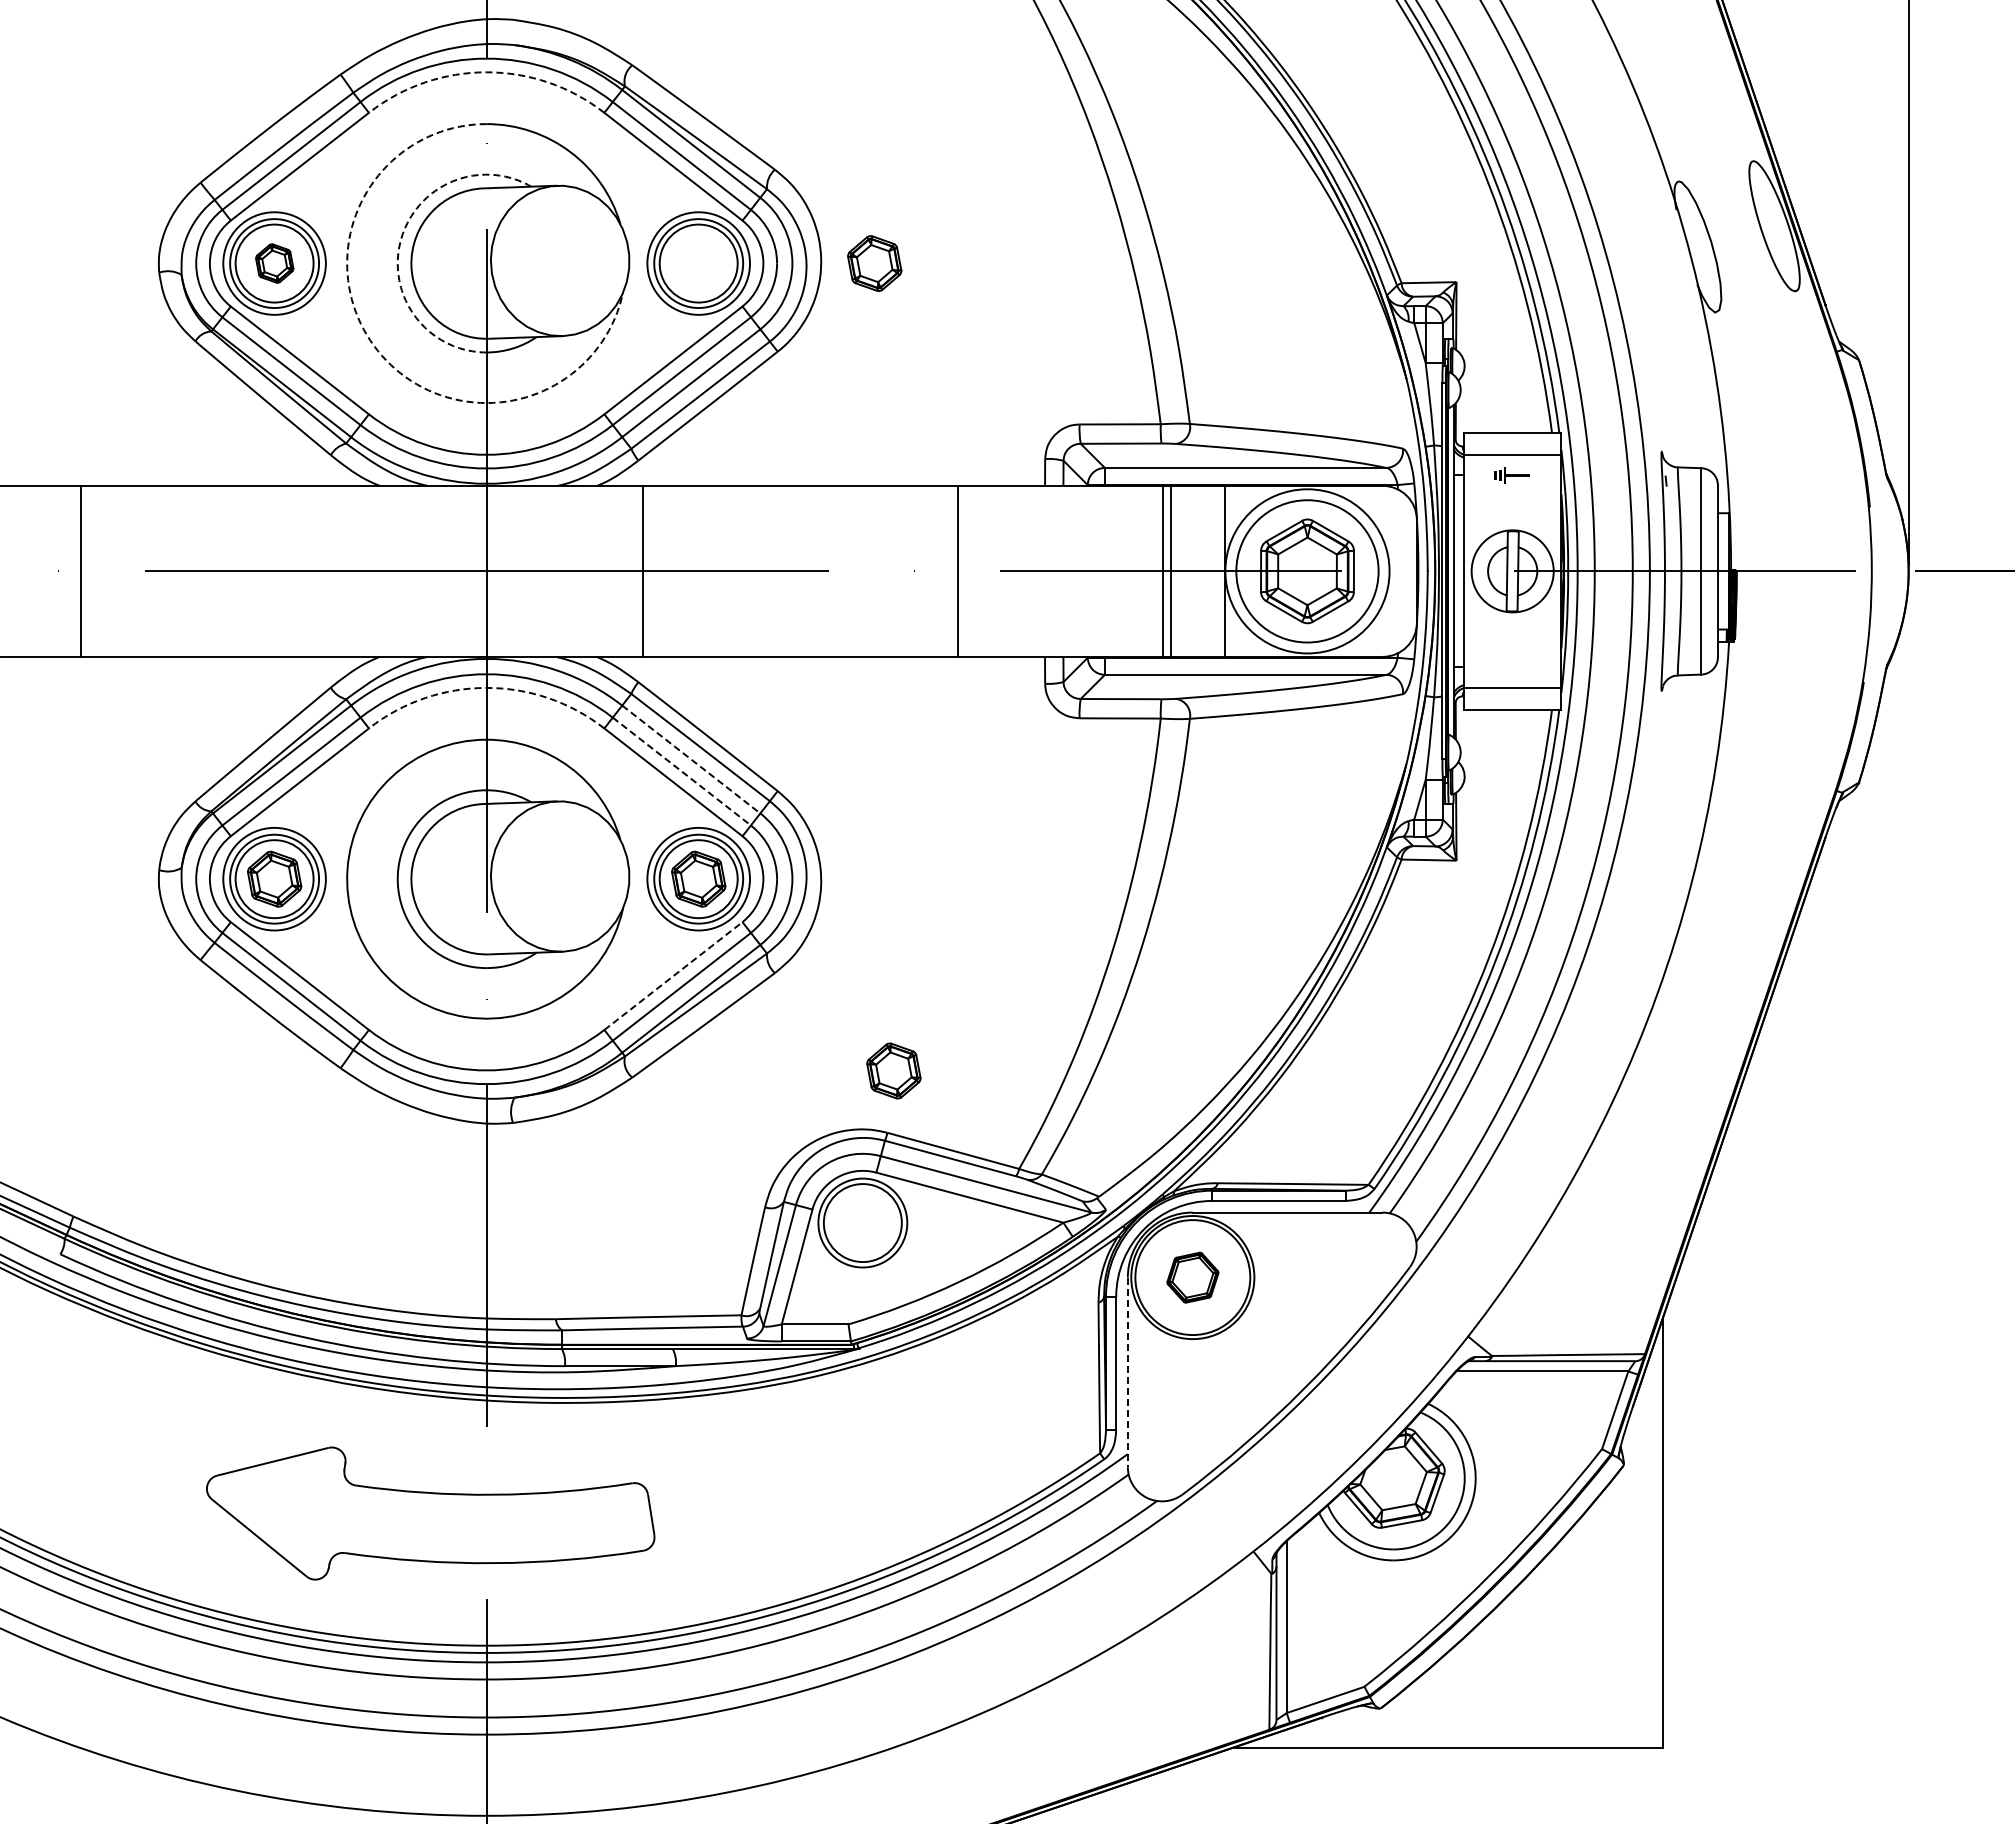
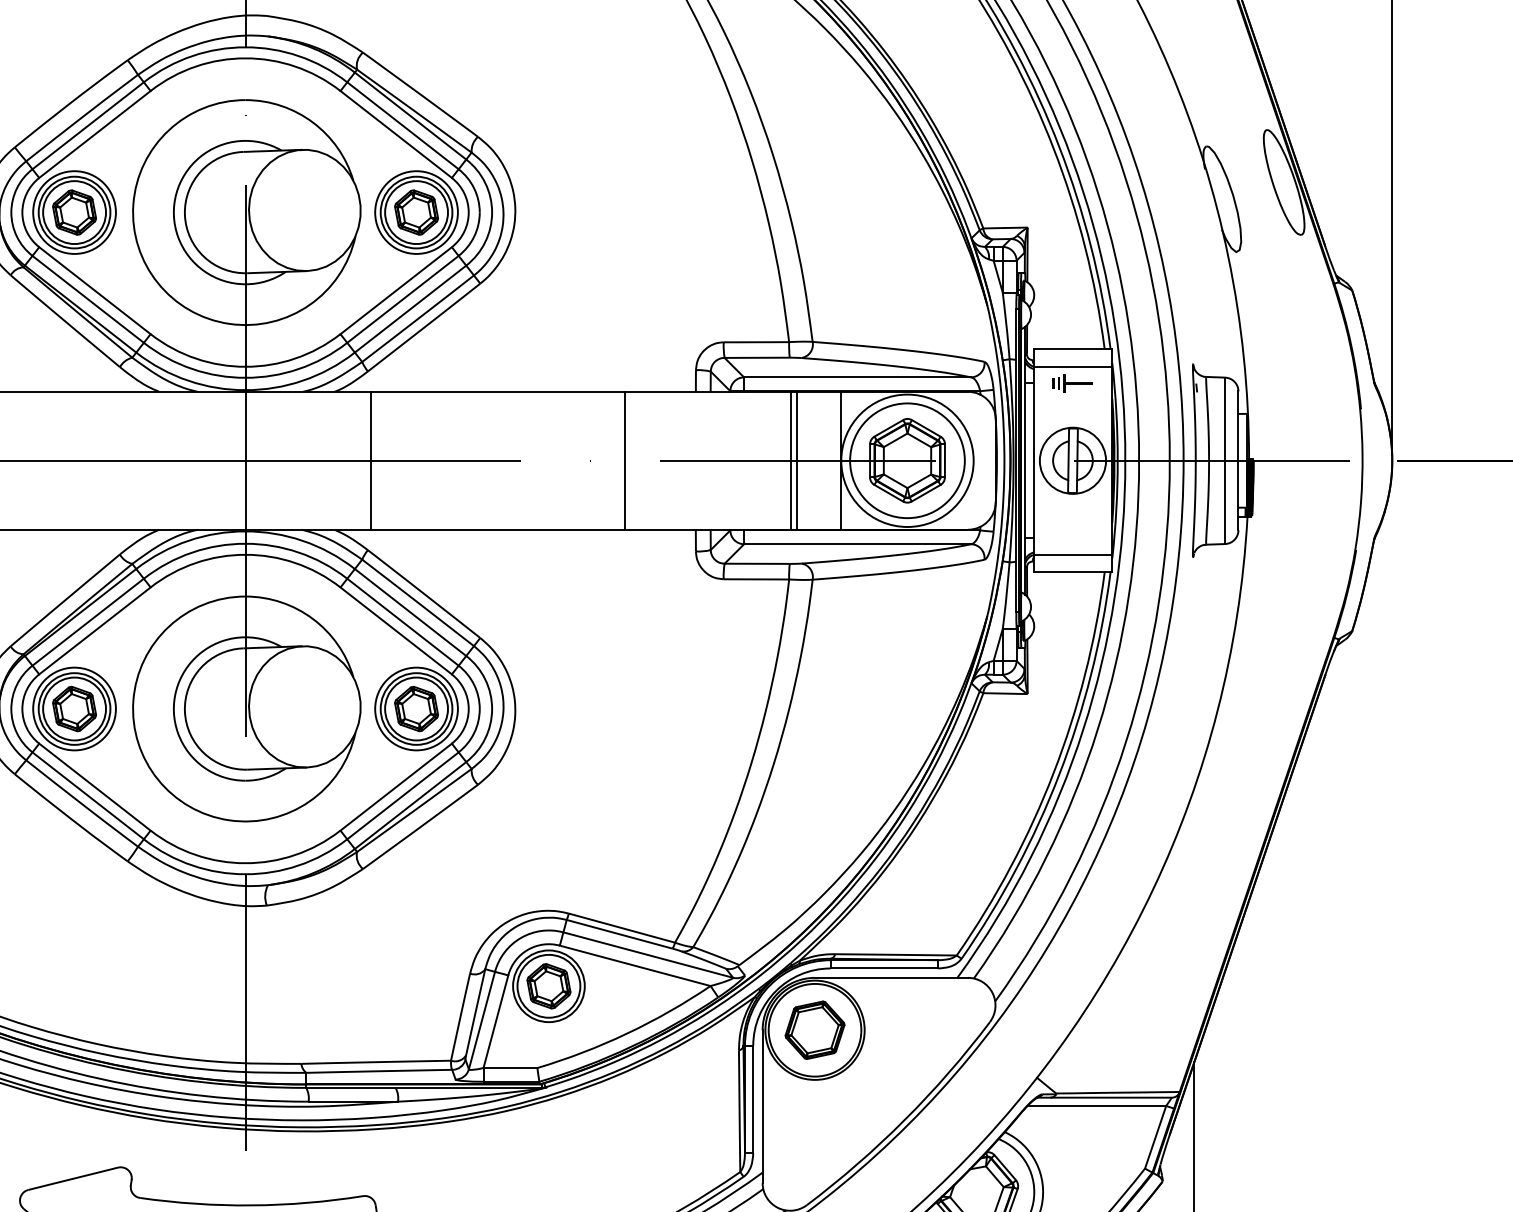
arc: (486, 72) -> (245, 58), dashed -> solid
arc: (400, 240) -> (176, 193), dashed -> solid
part: (274, 263) -> (74, 212), size x1.43
part: (874, 263) -> (416, 212), moved
arc: (378, 351) -> (158, 283), dashed -> solid
part: (1512, 475) -> (1072, 383), size x1.43
arc: (486, 687) -> (245, 554), dashed -> solid
line: (691, 759) -> (410, 612), dashed -> solid
line: (681, 771) -> (402, 622), dashed -> solid
line: (673, 976) -> (396, 787), dashed -> solid
part: (893, 1070) -> (548, 985), moved
part: (1192, 1277) -> (814, 1030), size x1.43
line: (1127, 1372) -> (762, 1106), dashed -> solid

